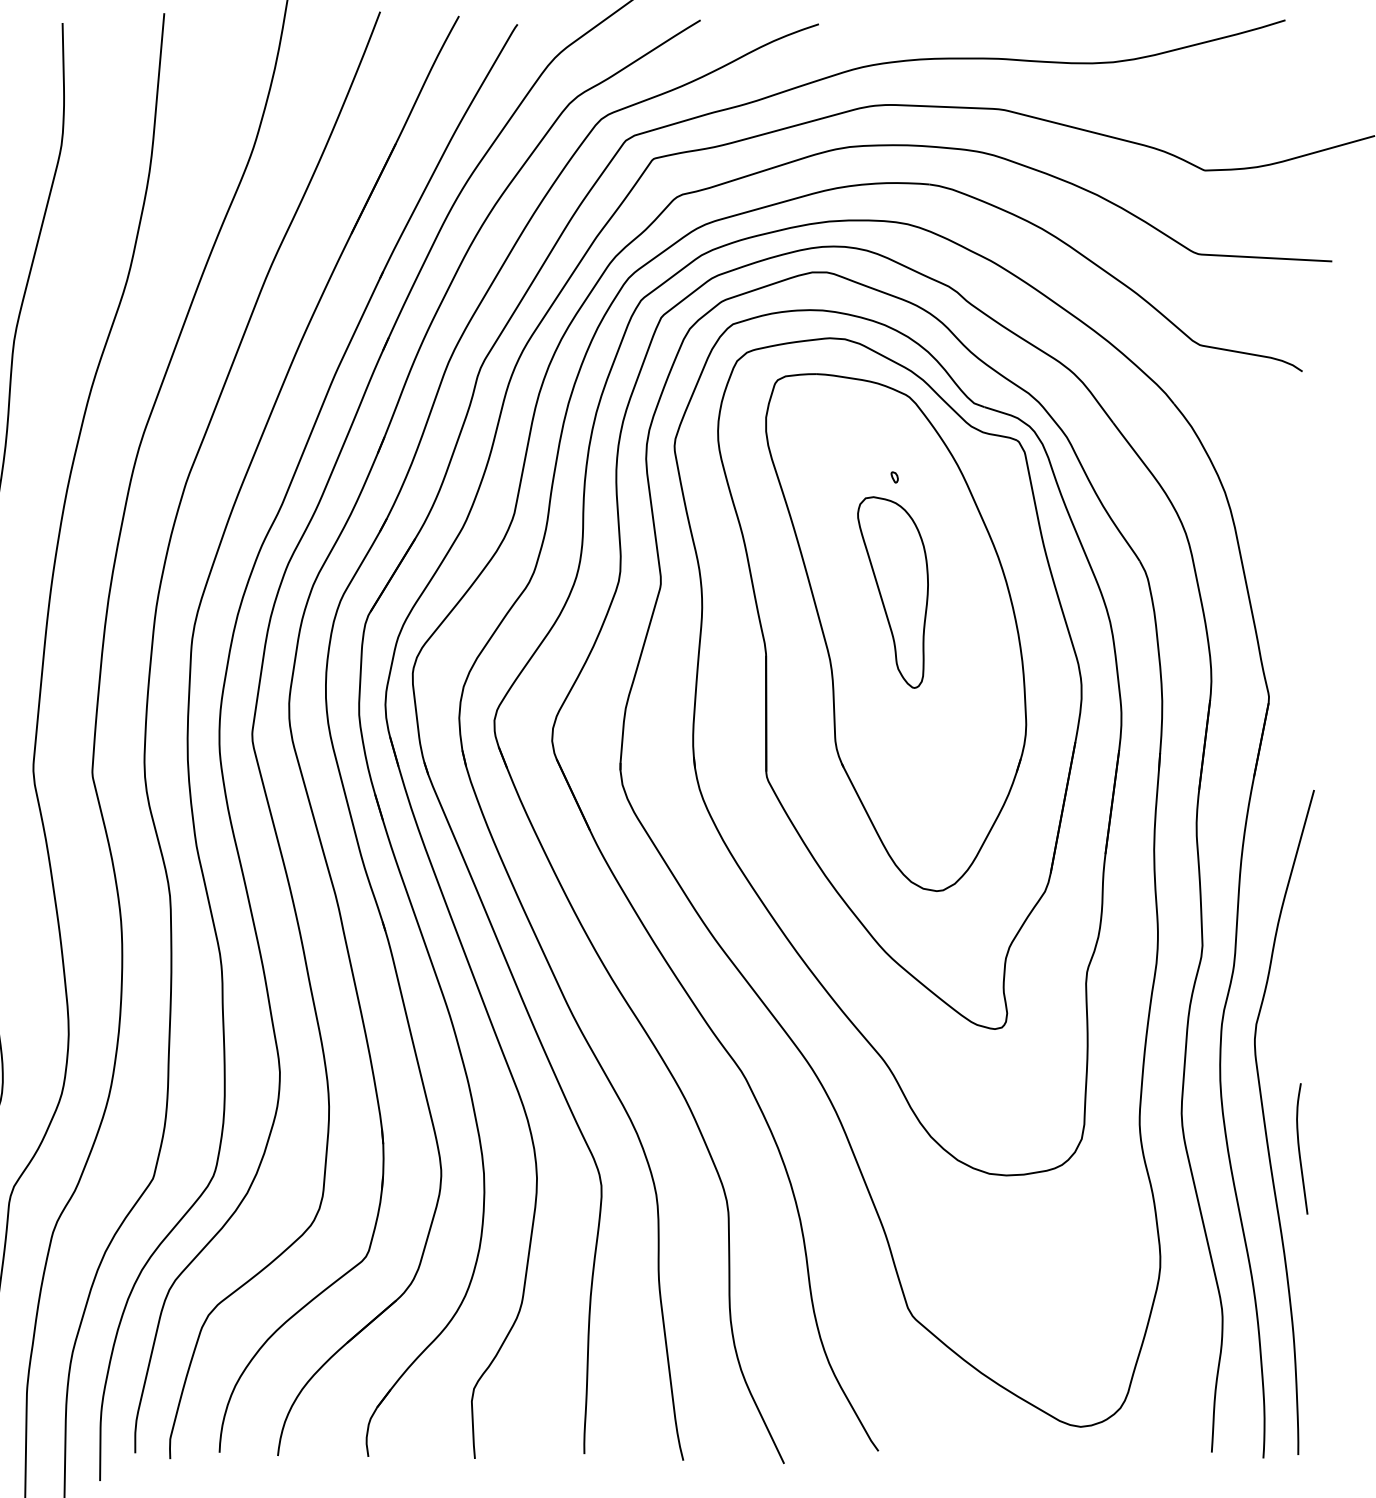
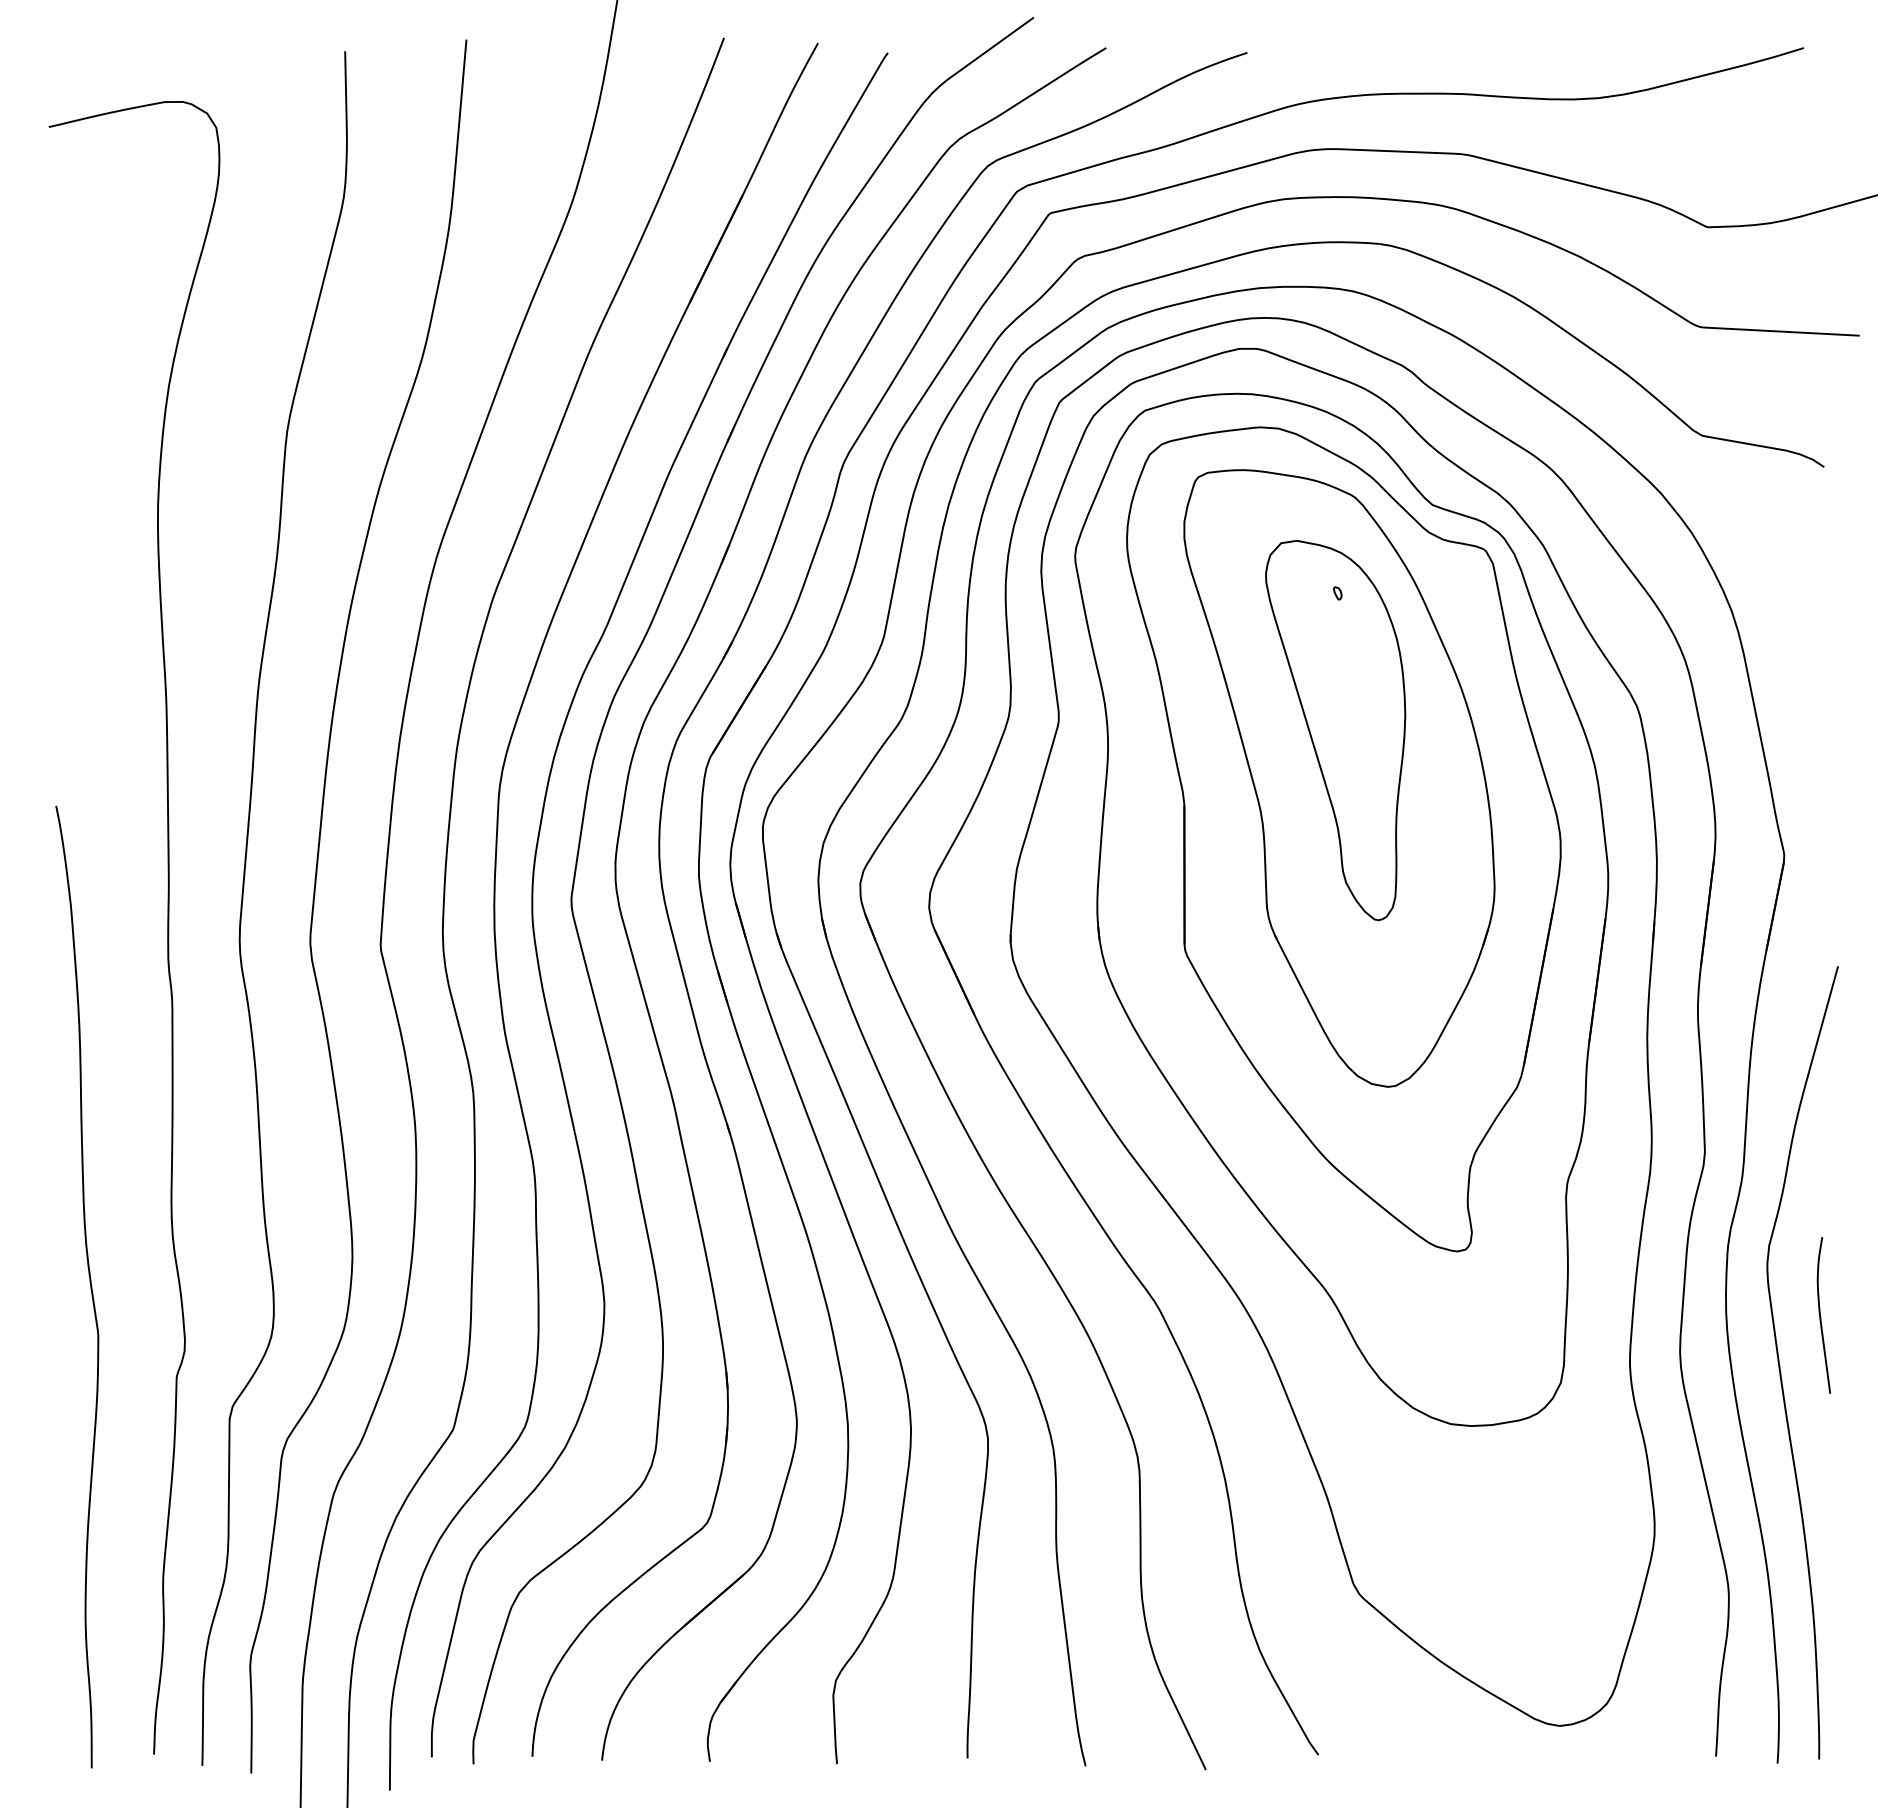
part: (892, 592) -> (1335, 730), size x1.67
curve: (1300, 1149) -> (1821, 1316), moved

